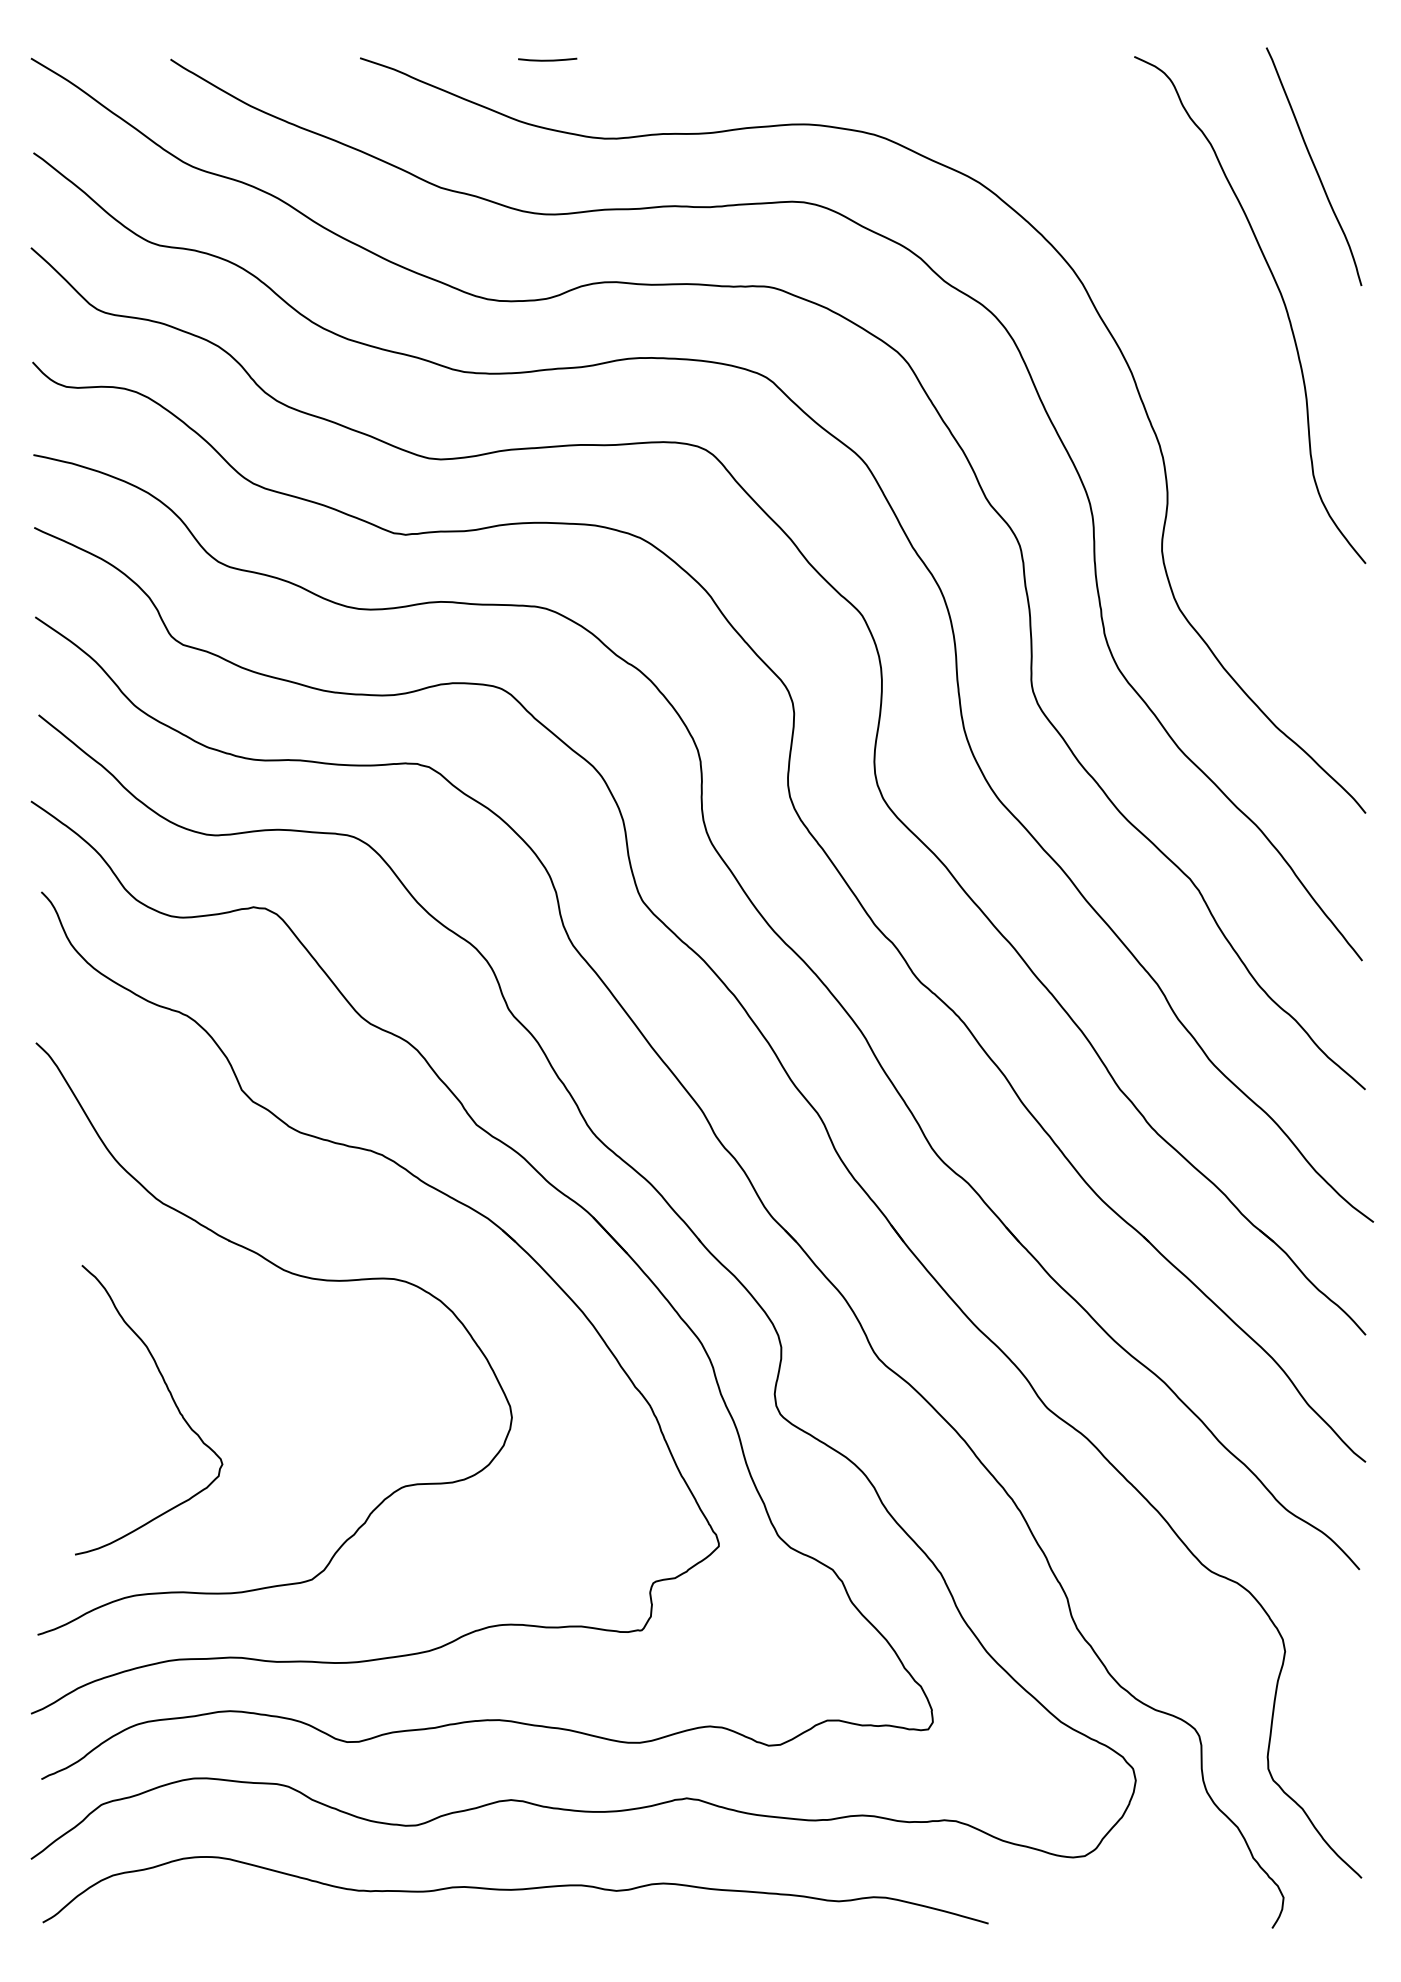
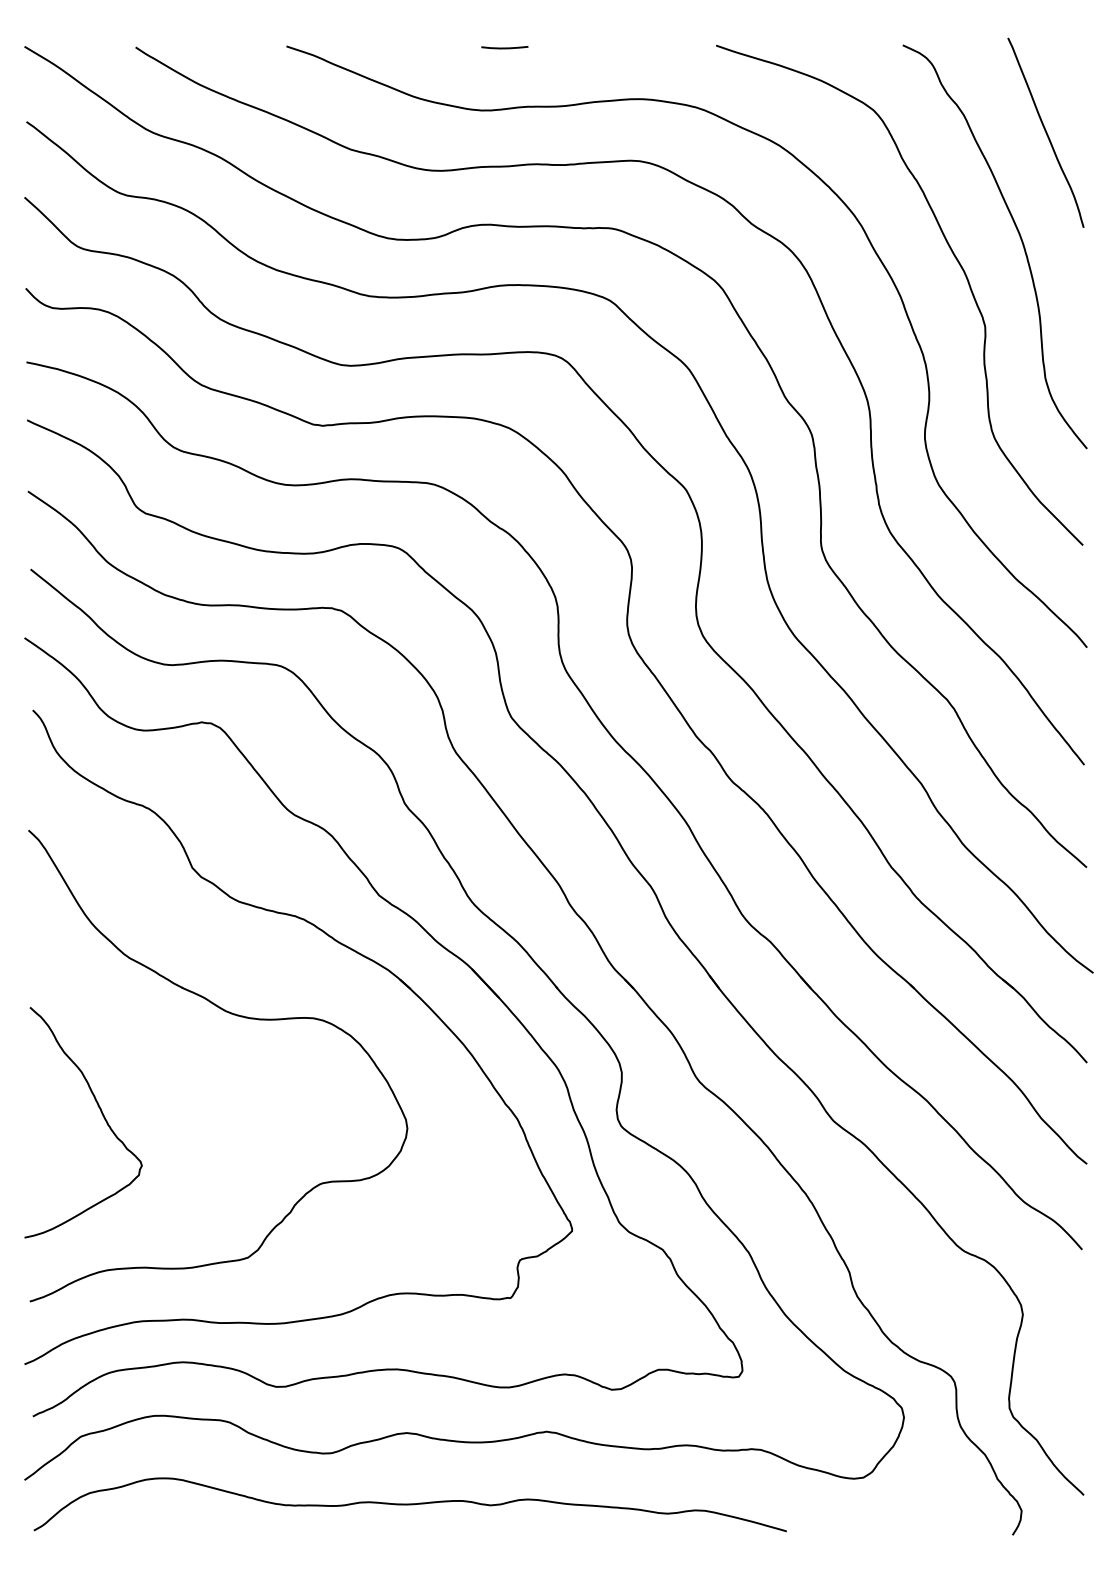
line: (547, 59) -> (504, 47), moved
curve: (1202, 329) -> (957, 262), added
curve: (171, 1399) -> (101, 1114), moved

